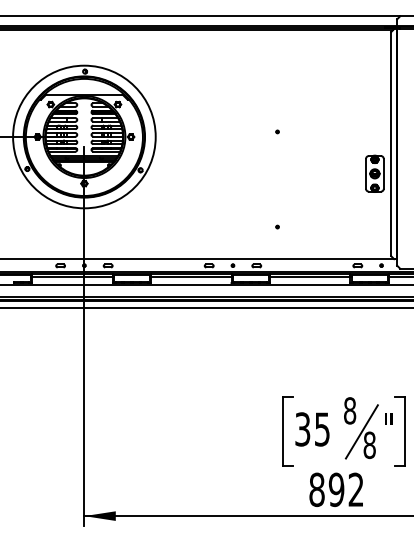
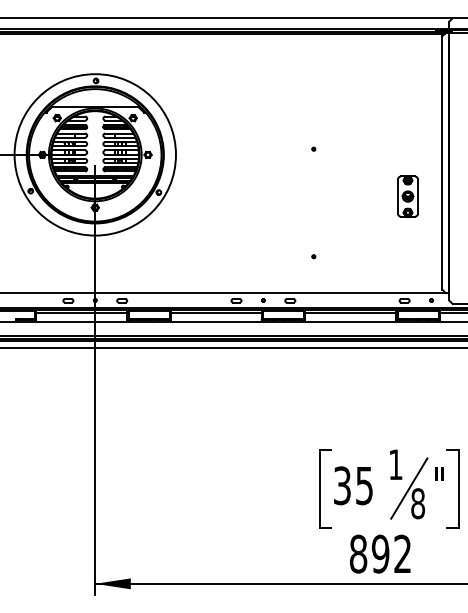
part: (374, 173) -> (407, 196), moved
text: (349, 410) -> (395, 464), 8 -> 1

